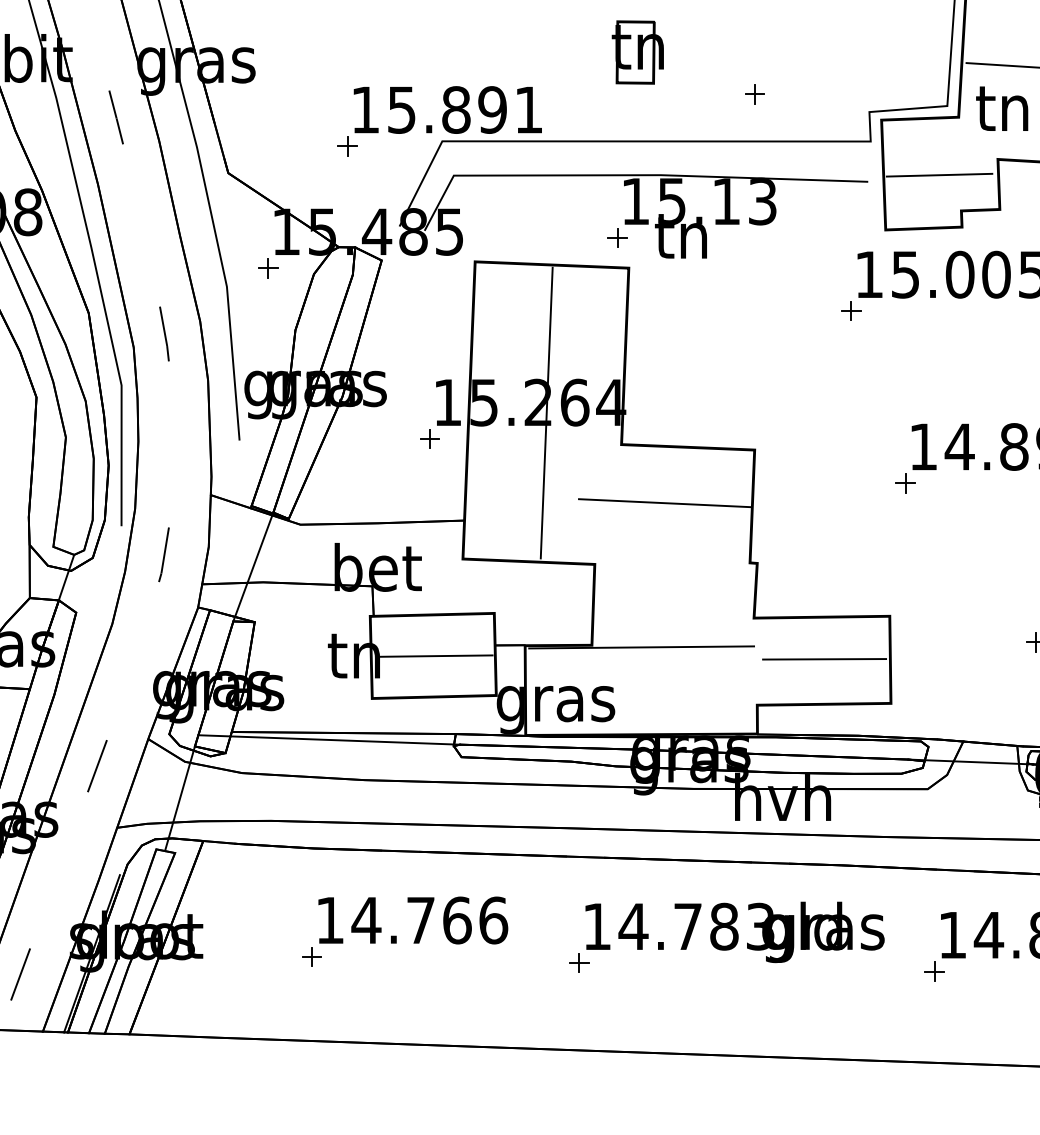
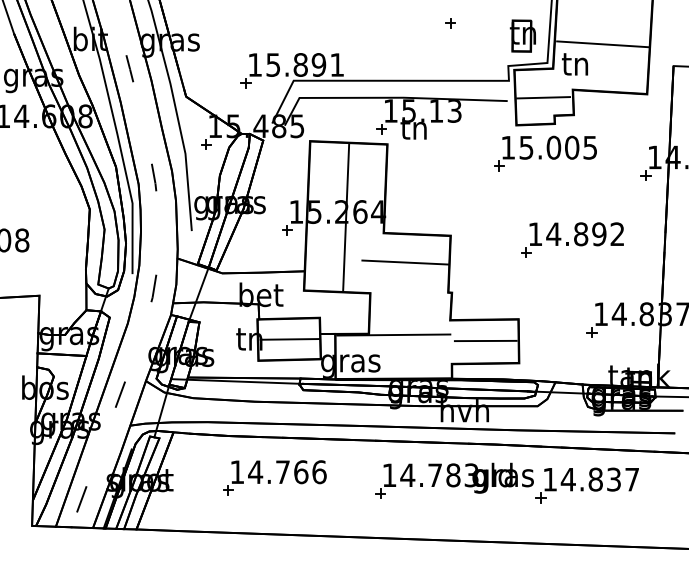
part: (636, 51) -> (522, 35), moved
part: (754, 95) -> (450, 23), moved
part: (726, 936) -> (454, 480), moved

